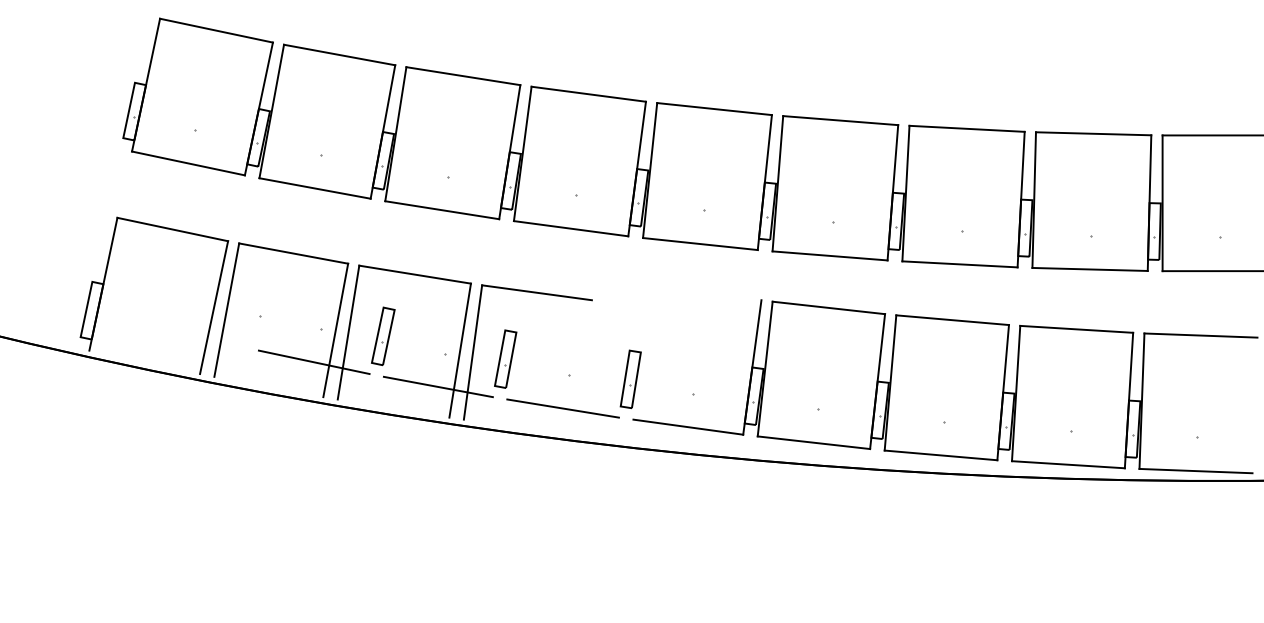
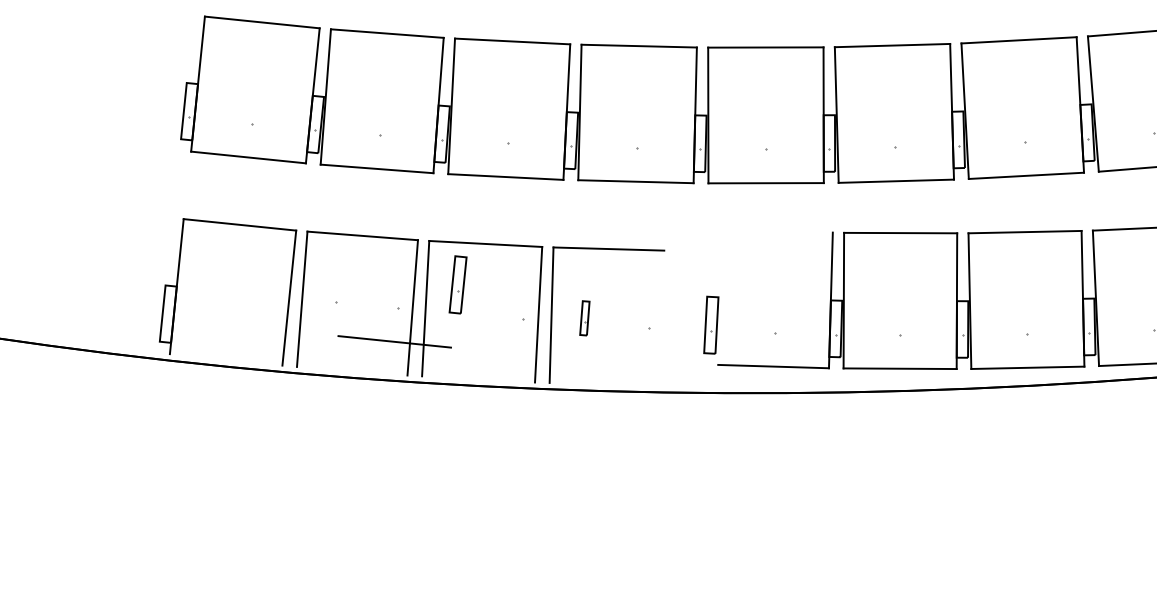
part: (383, 335) -> (458, 283), moved
part: (505, 358) -> (584, 317), size x0.6
line: (437, 386) -> (519, 352), removed
line: (562, 408) -> (646, 361), removed

